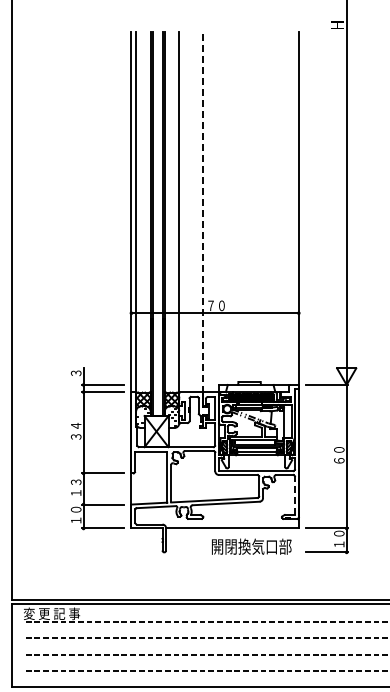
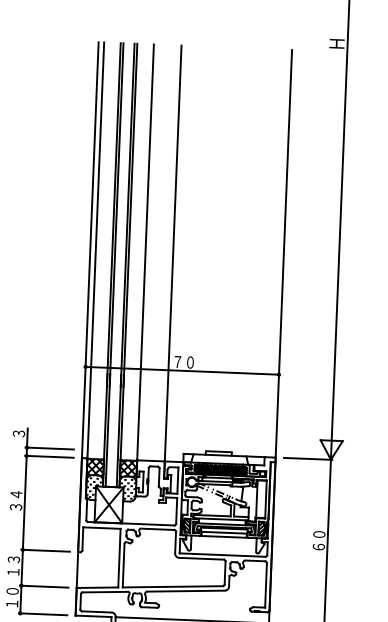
line: (203, 212) -> (173, 253), dashed -> solid
line: (294, 495) -> (265, 585), dashed -> solid

